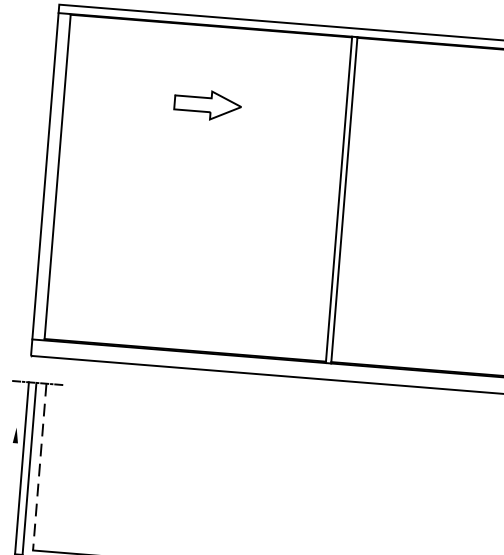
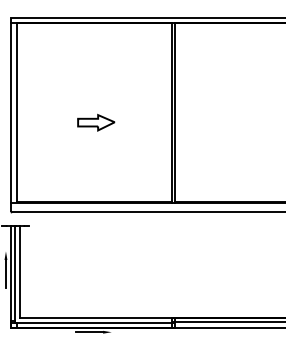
part: (208, 104) -> (96, 122), moved
line: (40, 466) -> (20, 271), dashed -> solid
line: (12, 467) -> (5, 273), added

